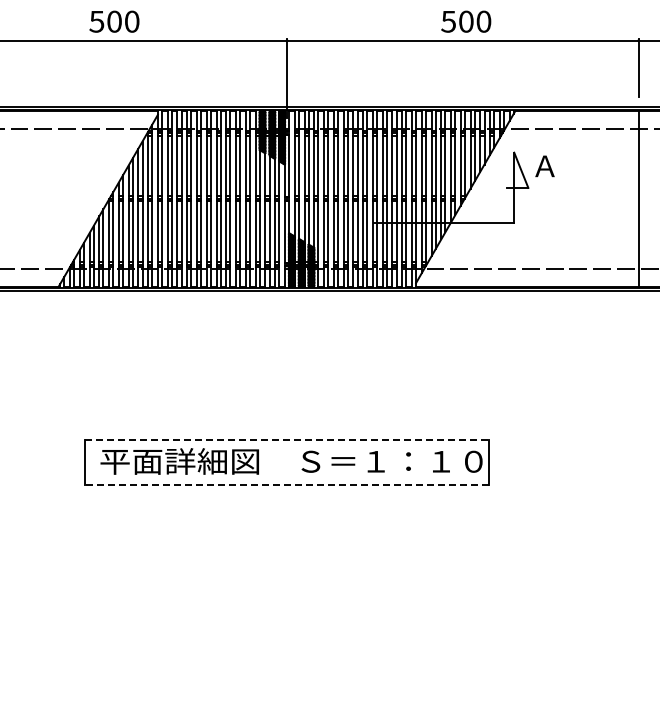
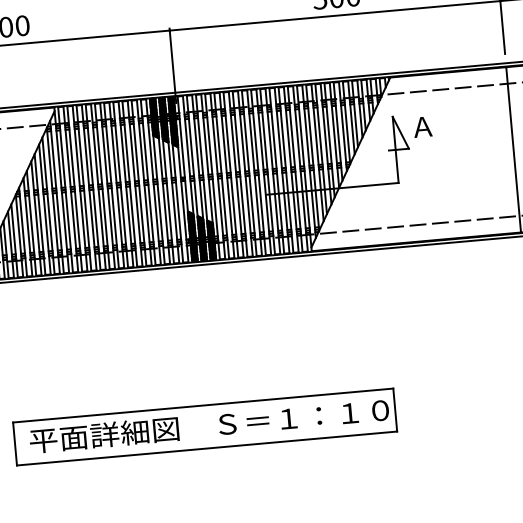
line: (287, 439) -> (203, 405), dashed -> solid
line: (286, 485) -> (206, 448), dashed -> solid

